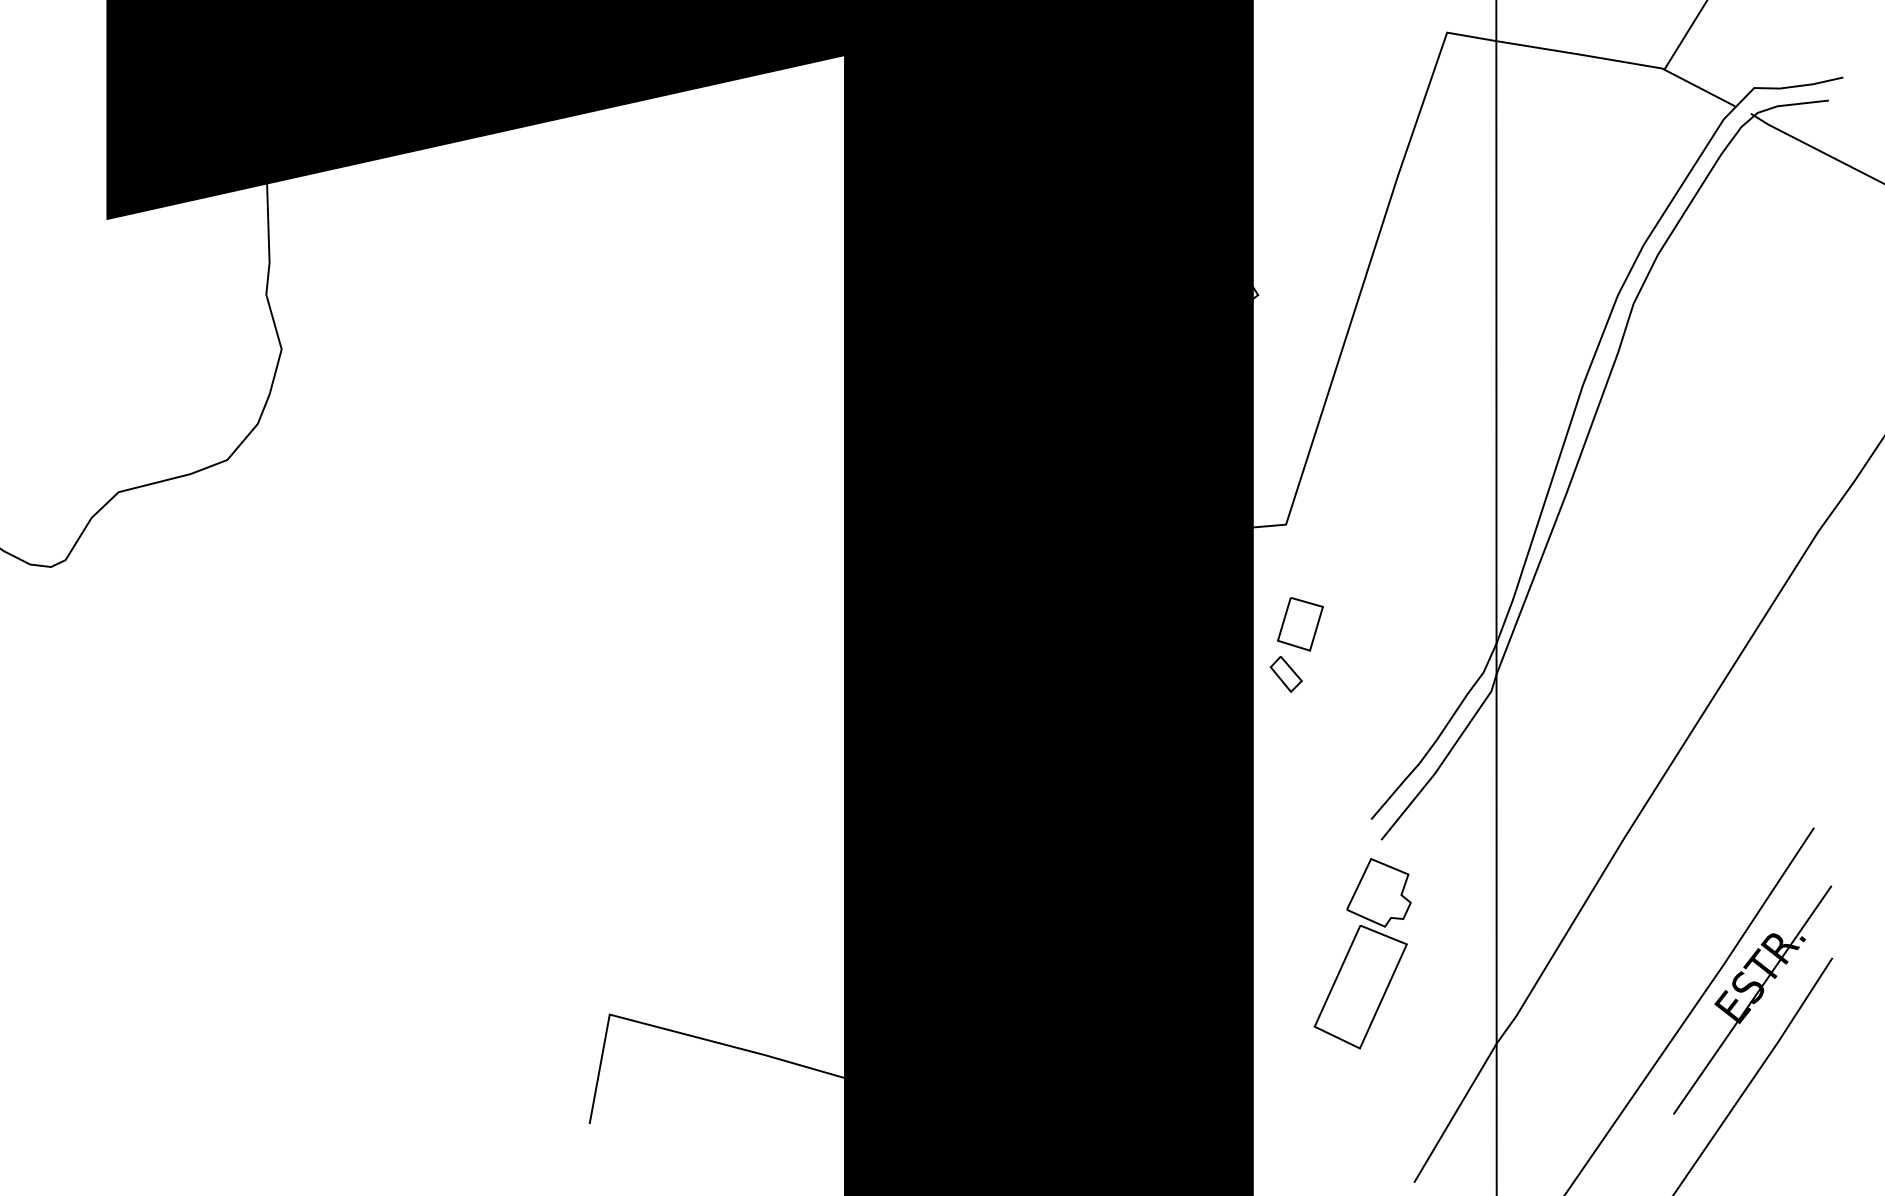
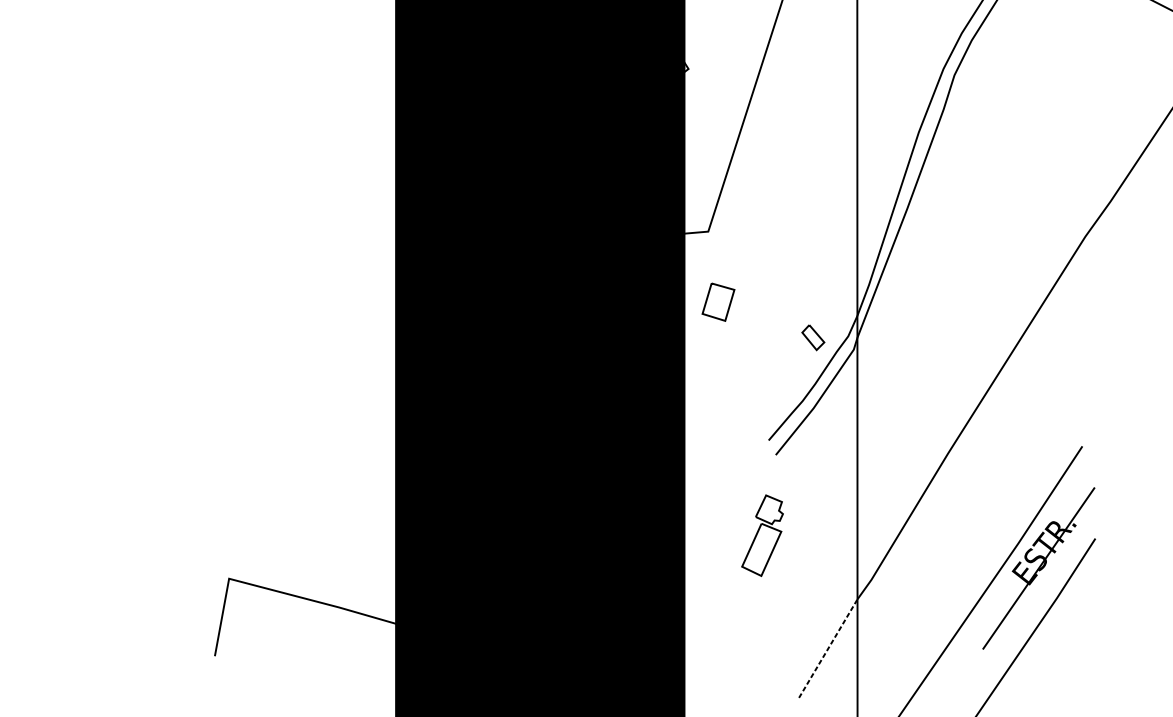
part: (1285, 674) -> (812, 337), moved
part: (1362, 953) -> (762, 535), size x0.6
line: (1455, 1113) -> (828, 648), solid -> dashed

